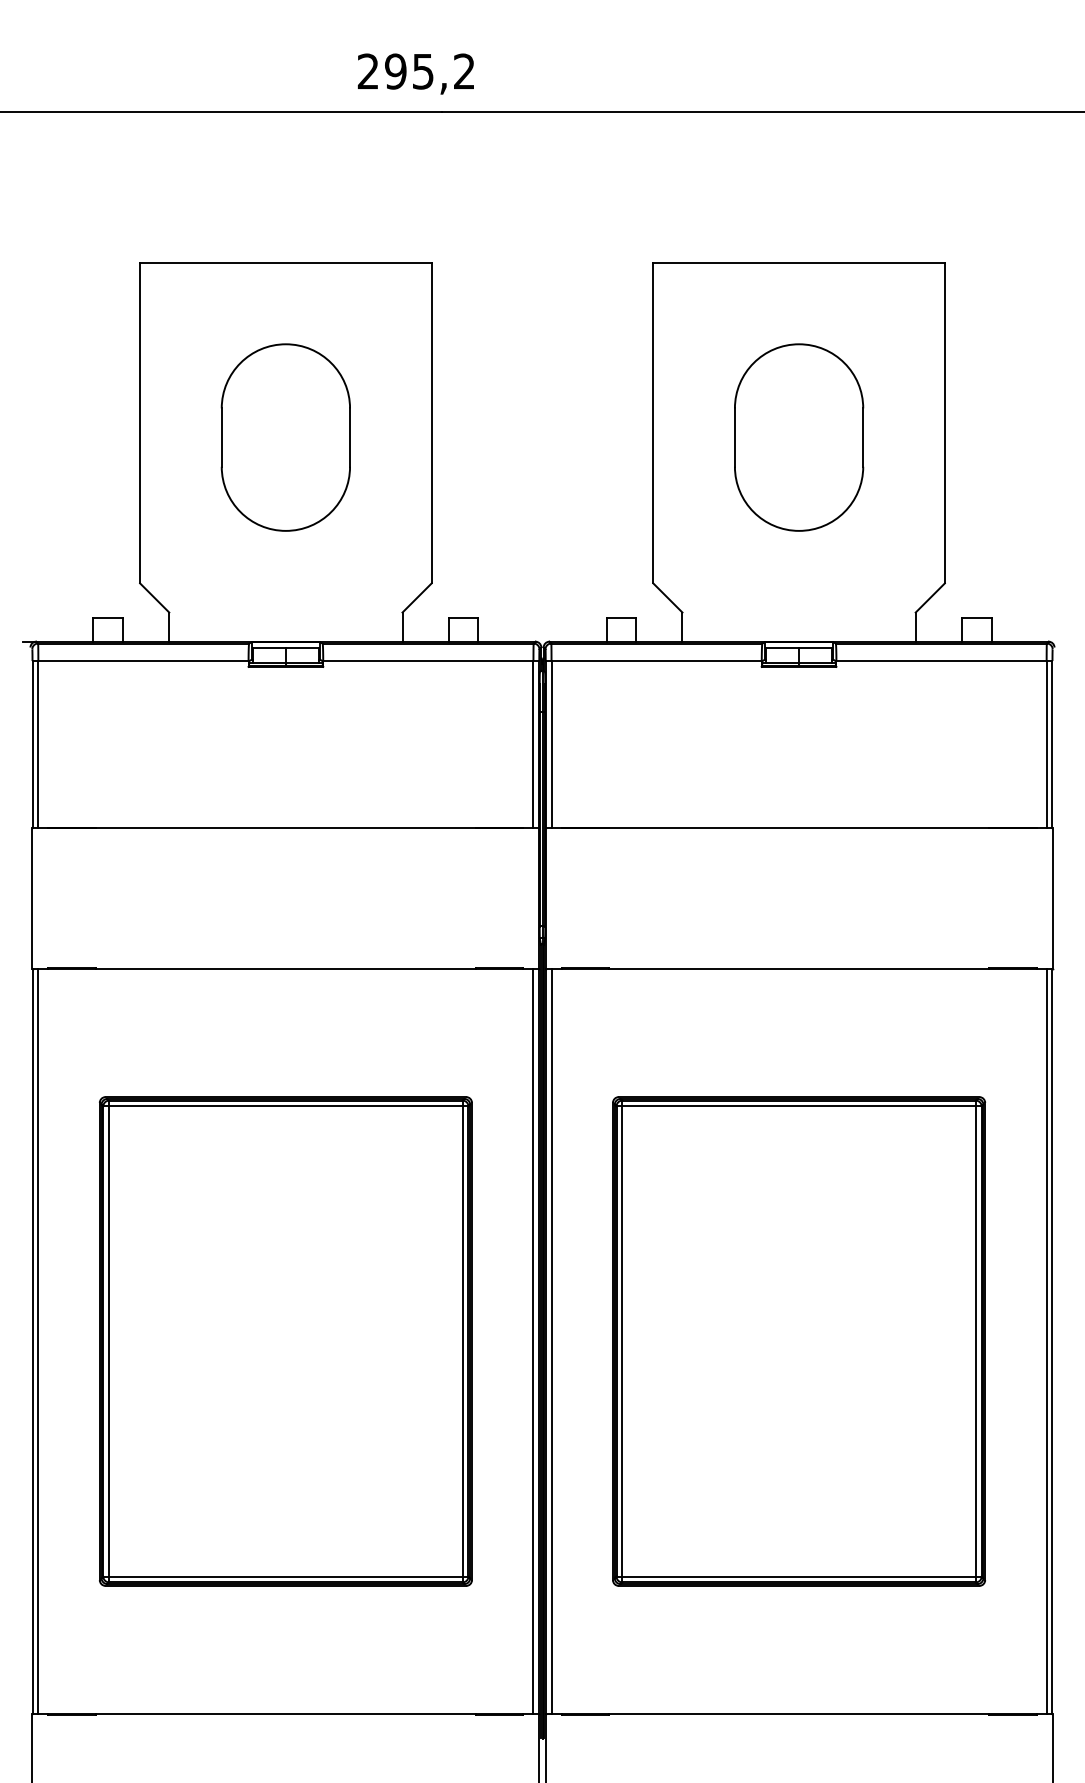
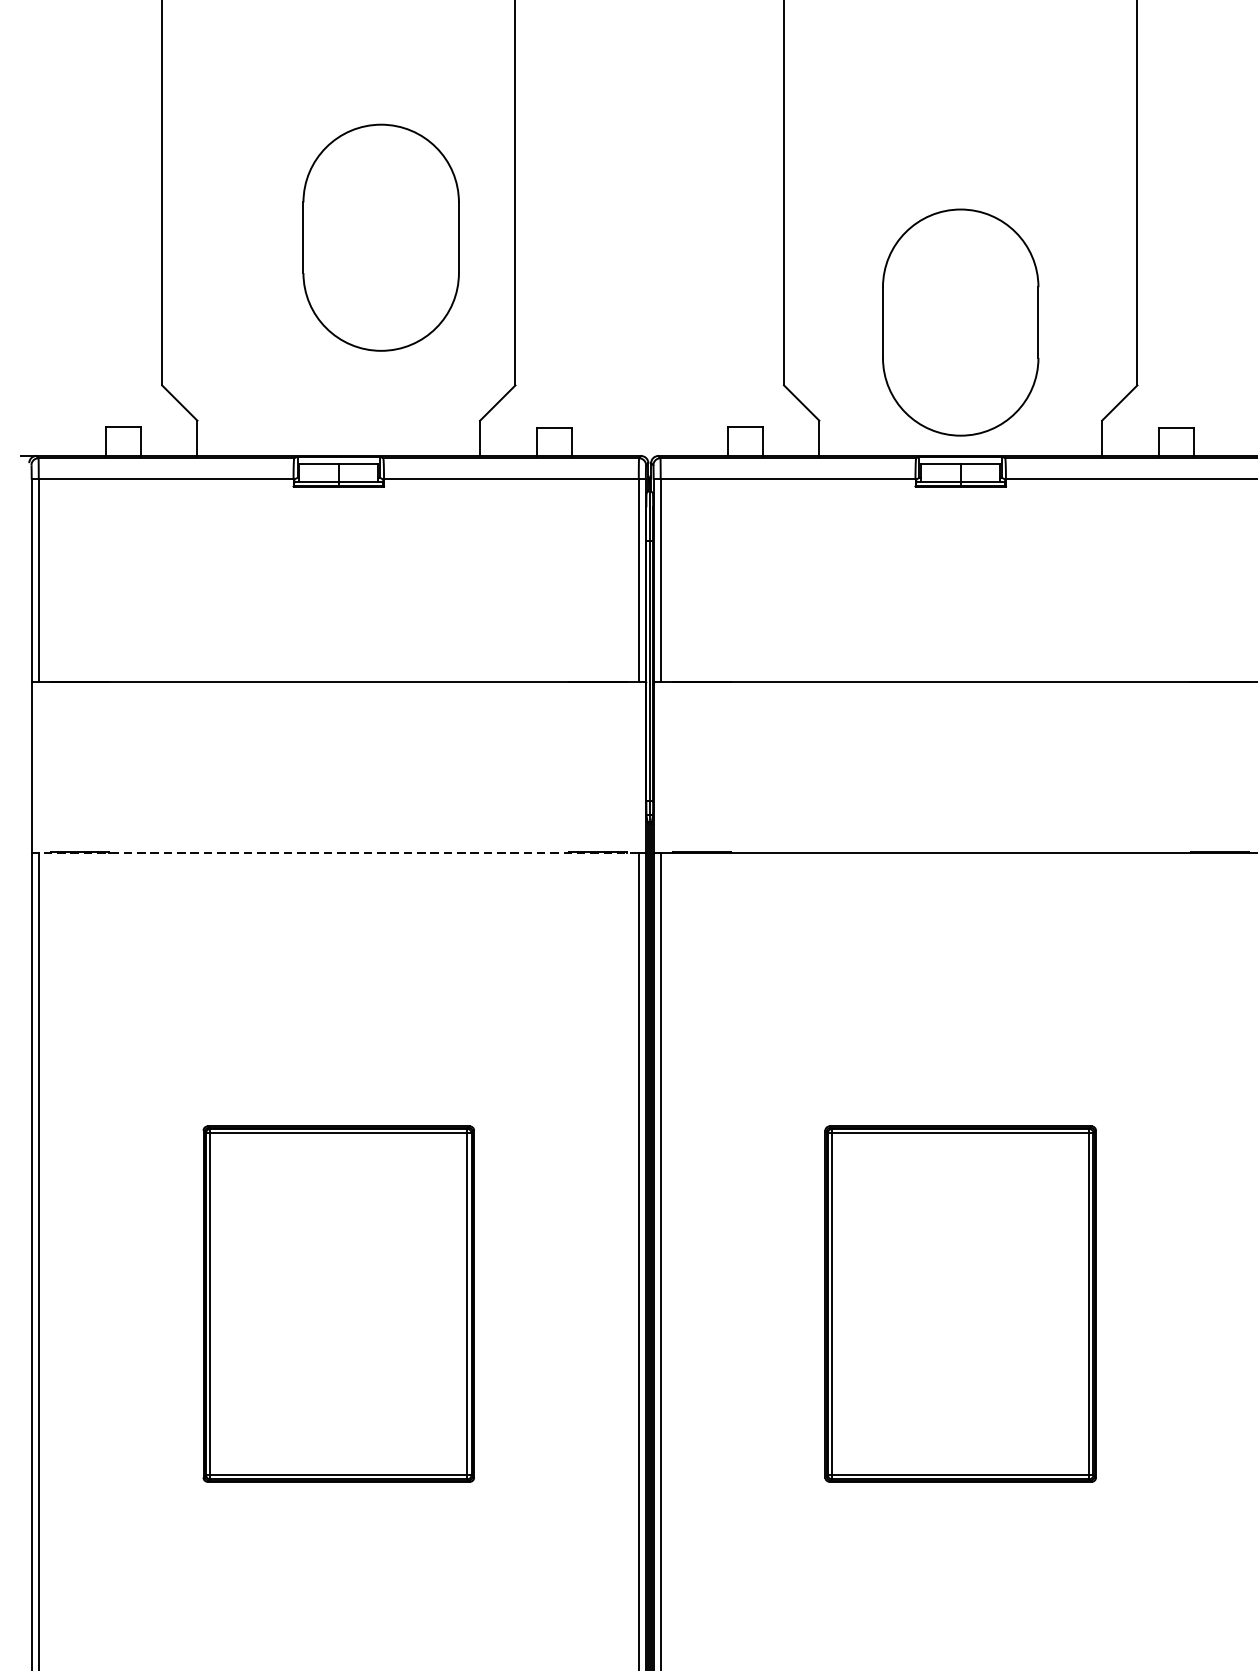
part: (285, 437) -> (380, 237), moved
part: (799, 437) -> (961, 322), moved
line: (285, 968) -> (338, 852), solid -> dashed
part: (285, 1341) -> (338, 1304), size x0.6
part: (798, 1341) -> (960, 1304), size x0.6

